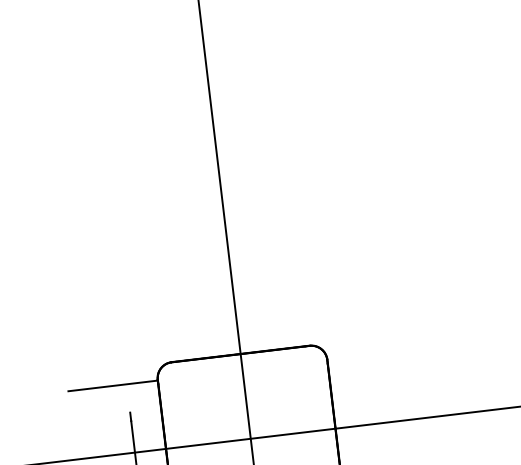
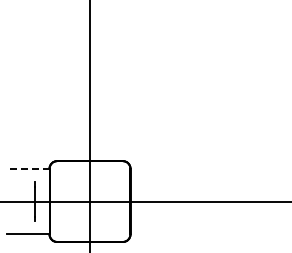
line: (111, 385) -> (27, 168), solid -> dashed

